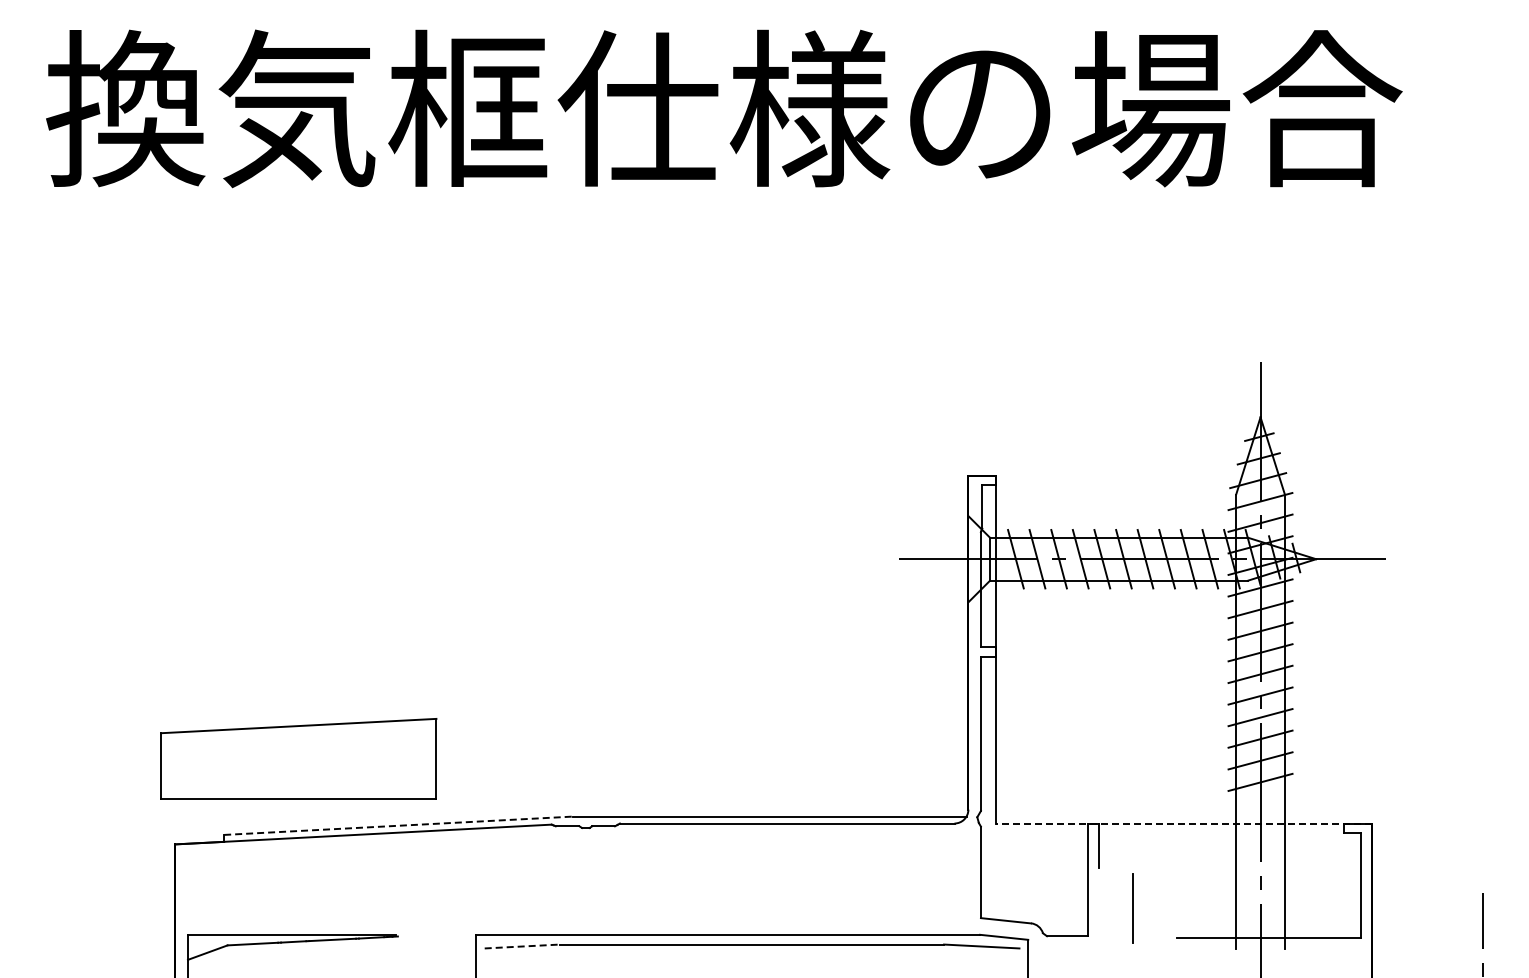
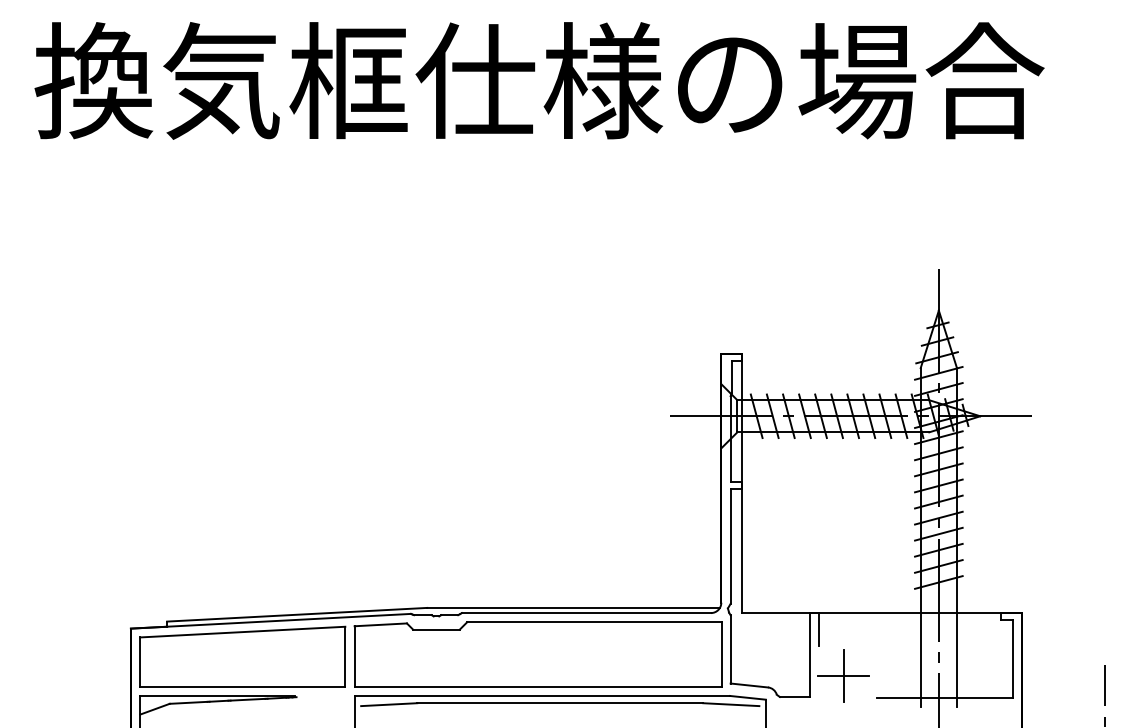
part: (298, 758) -> (242, 656), moved
line: (1184, 823) -> (882, 613), dashed -> solid
line: (398, 825) -> (296, 614), dashed -> solid
part: (722, 878) -> (538, 654), added
line: (1132, 908) -> (843, 676), added
line: (522, 946) -> (389, 704), dashed -> solid

